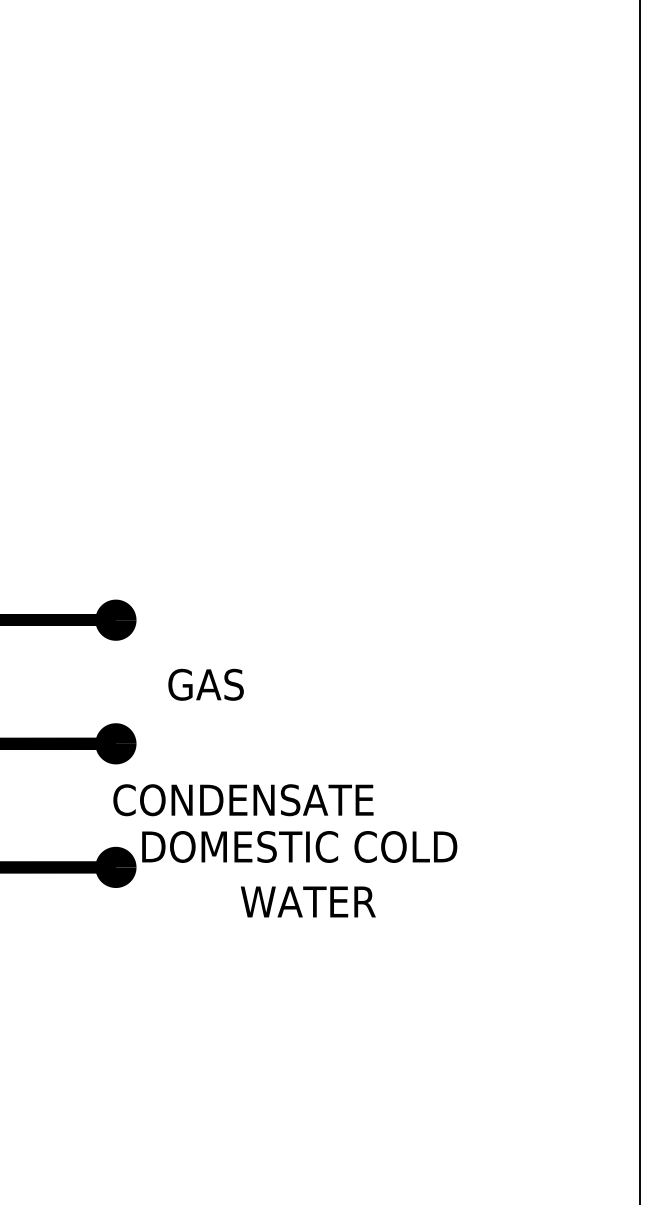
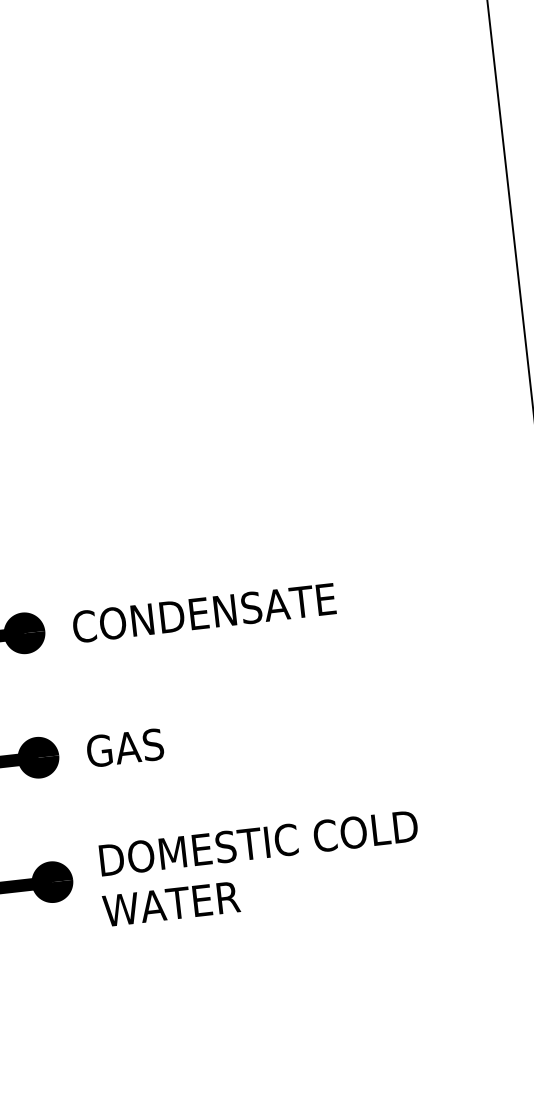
text: (205, 684) -> (124, 747), moved
text: (243, 800) -> (204, 613), moved
text: (299, 846) -> (258, 842), moved
text: (308, 901) -> (171, 903), moved

